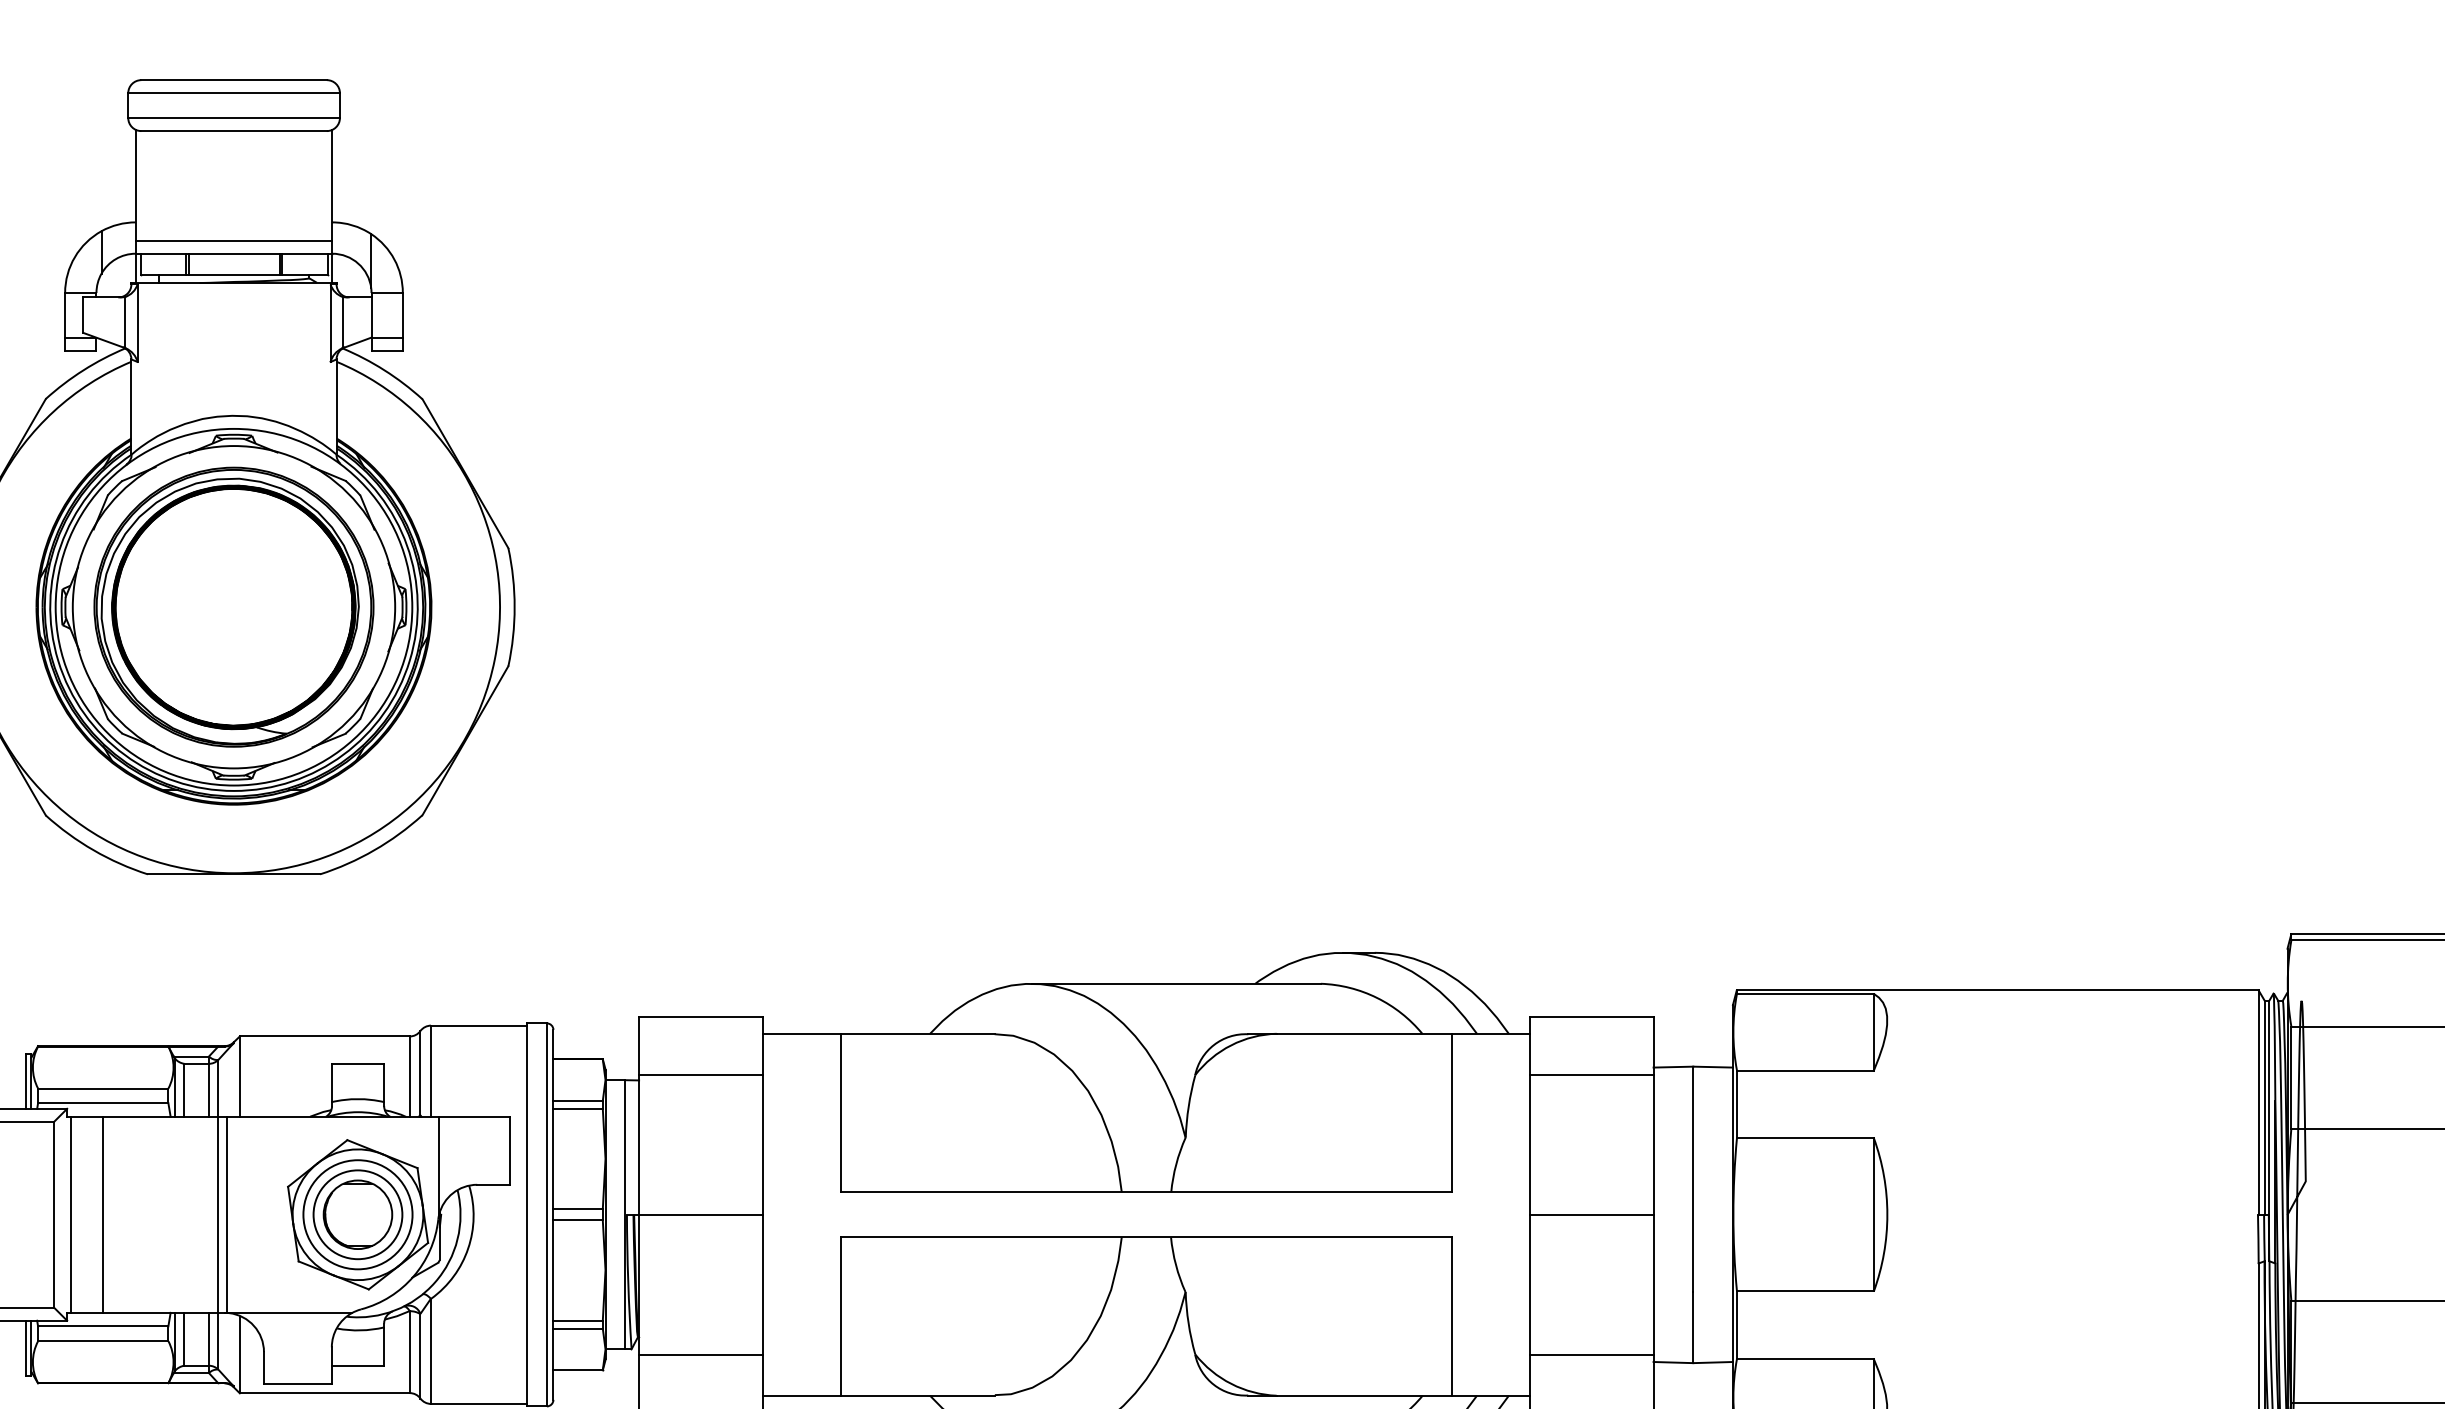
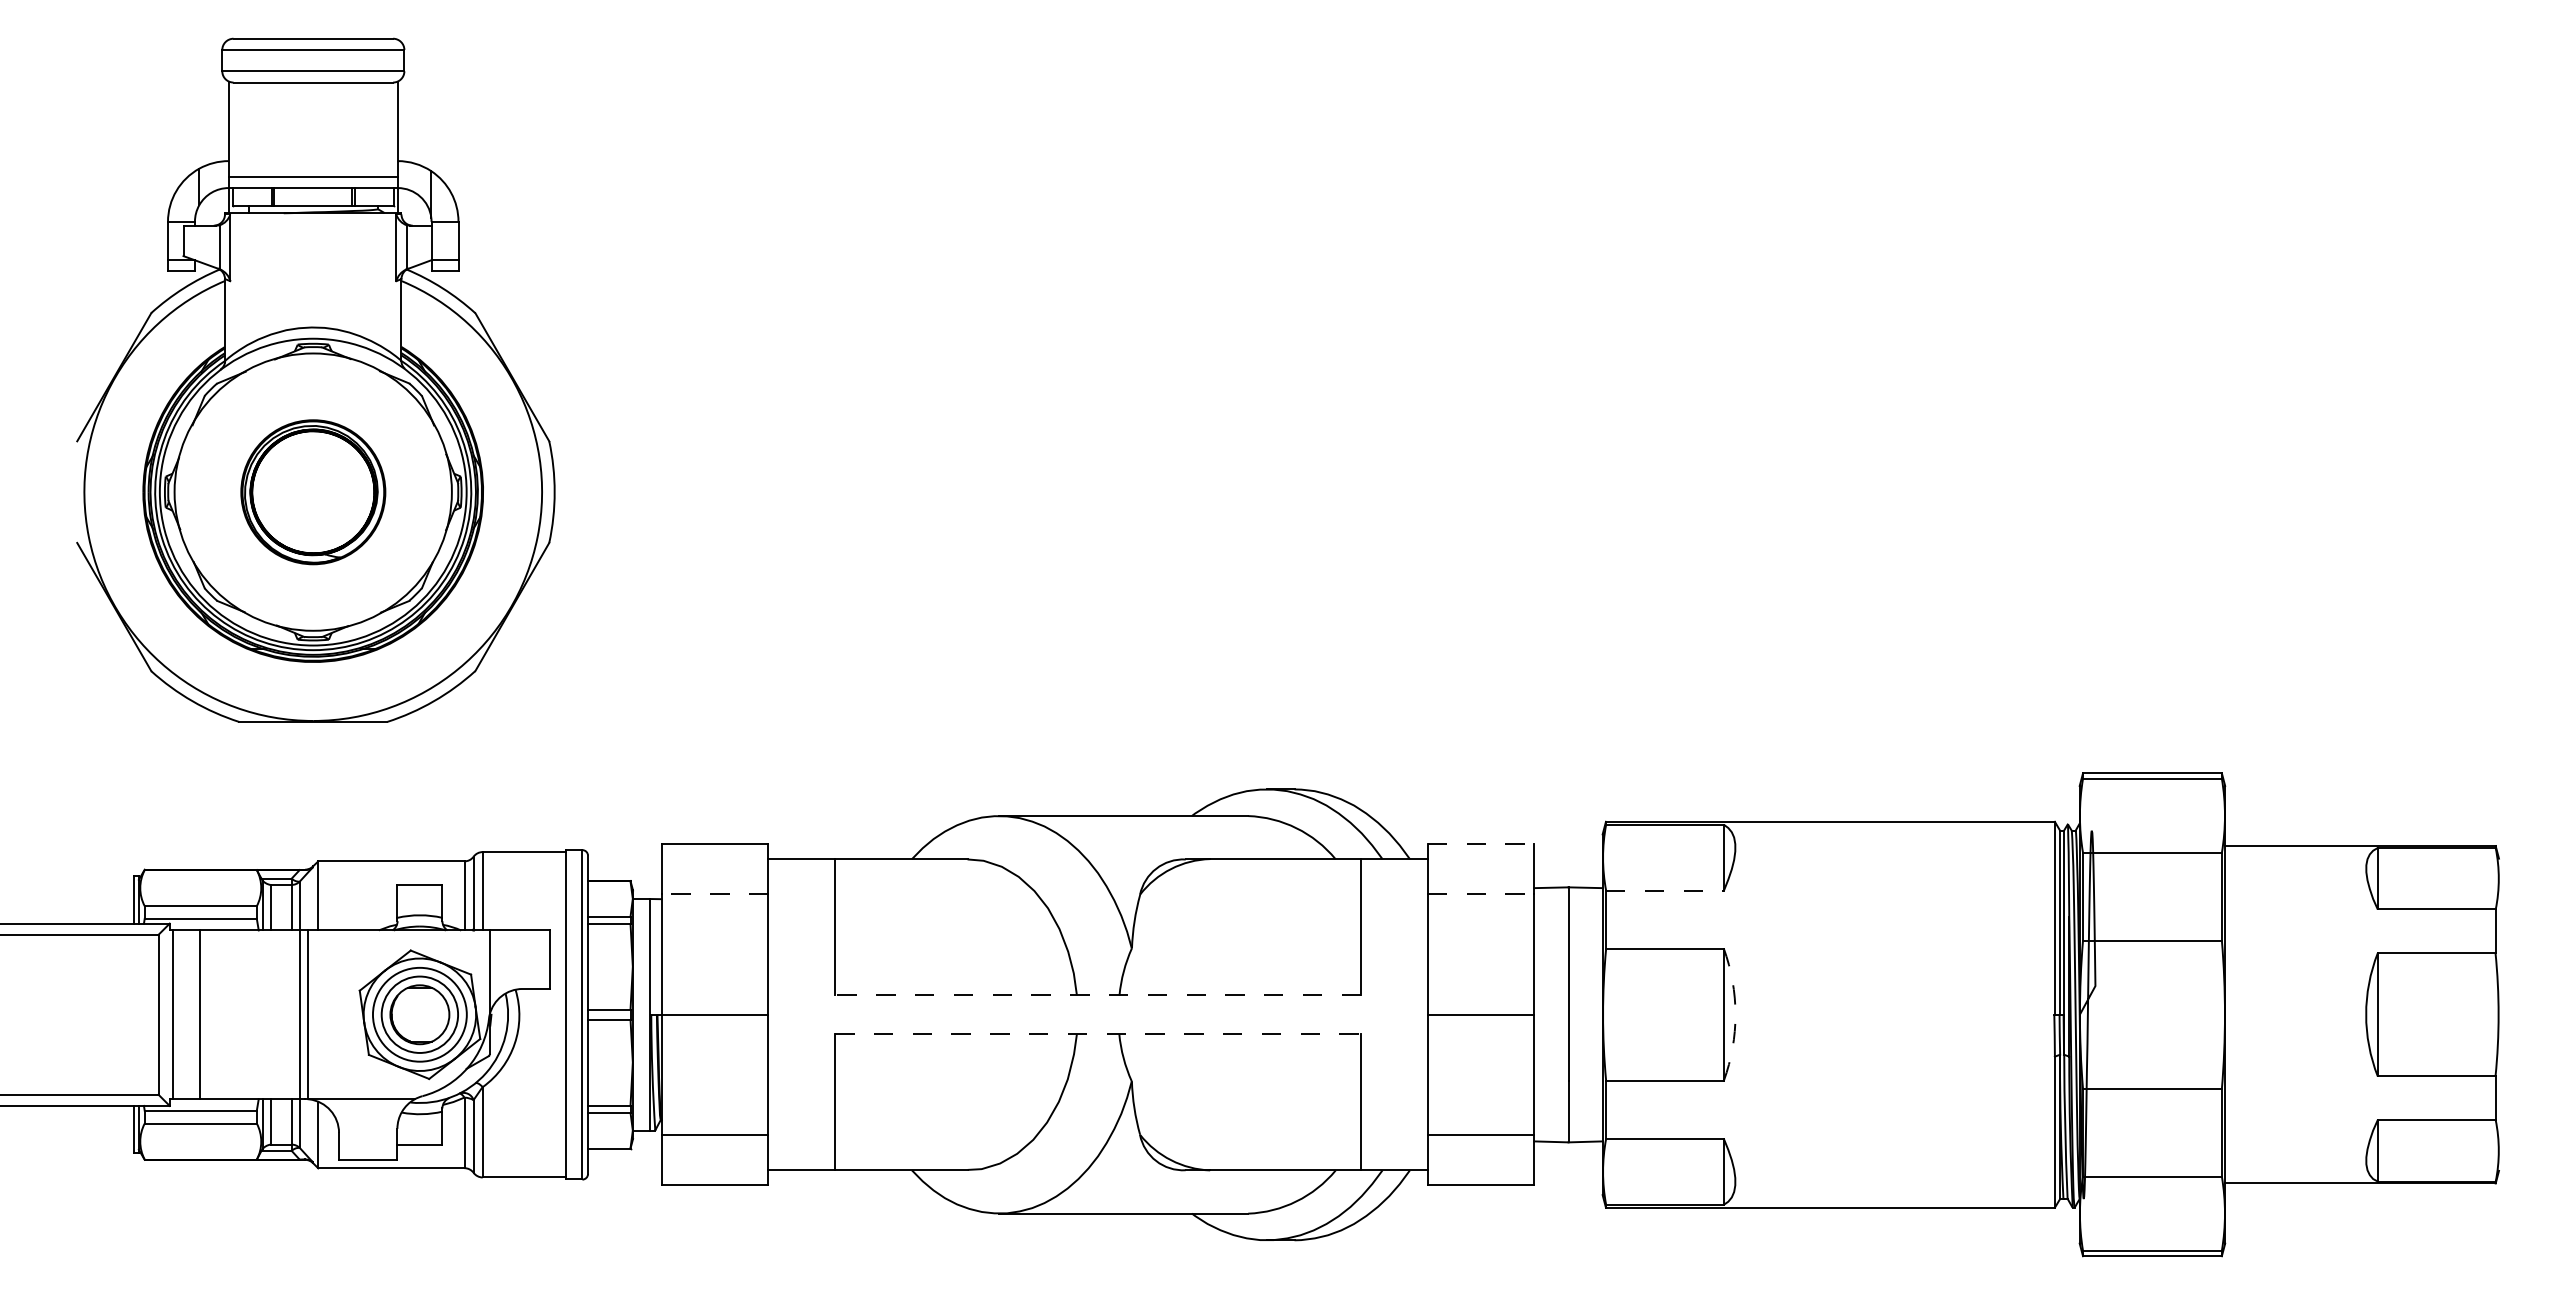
part: (234, 607) -> (313, 492), size x0.6
line: (1592, 1016) -> (1481, 844), solid -> dashed
line: (1804, 1070) -> (1664, 890), solid -> dashed
line: (700, 1074) -> (714, 894), solid -> dashed
line: (1592, 1074) -> (1481, 894), solid -> dashed
line: (1146, 1192) -> (1098, 995), solid -> dashed
arc: (1887, 1214) -> (1735, 1014), solid -> dashed
line: (1146, 1237) -> (1098, 1034), solid -> dashed

